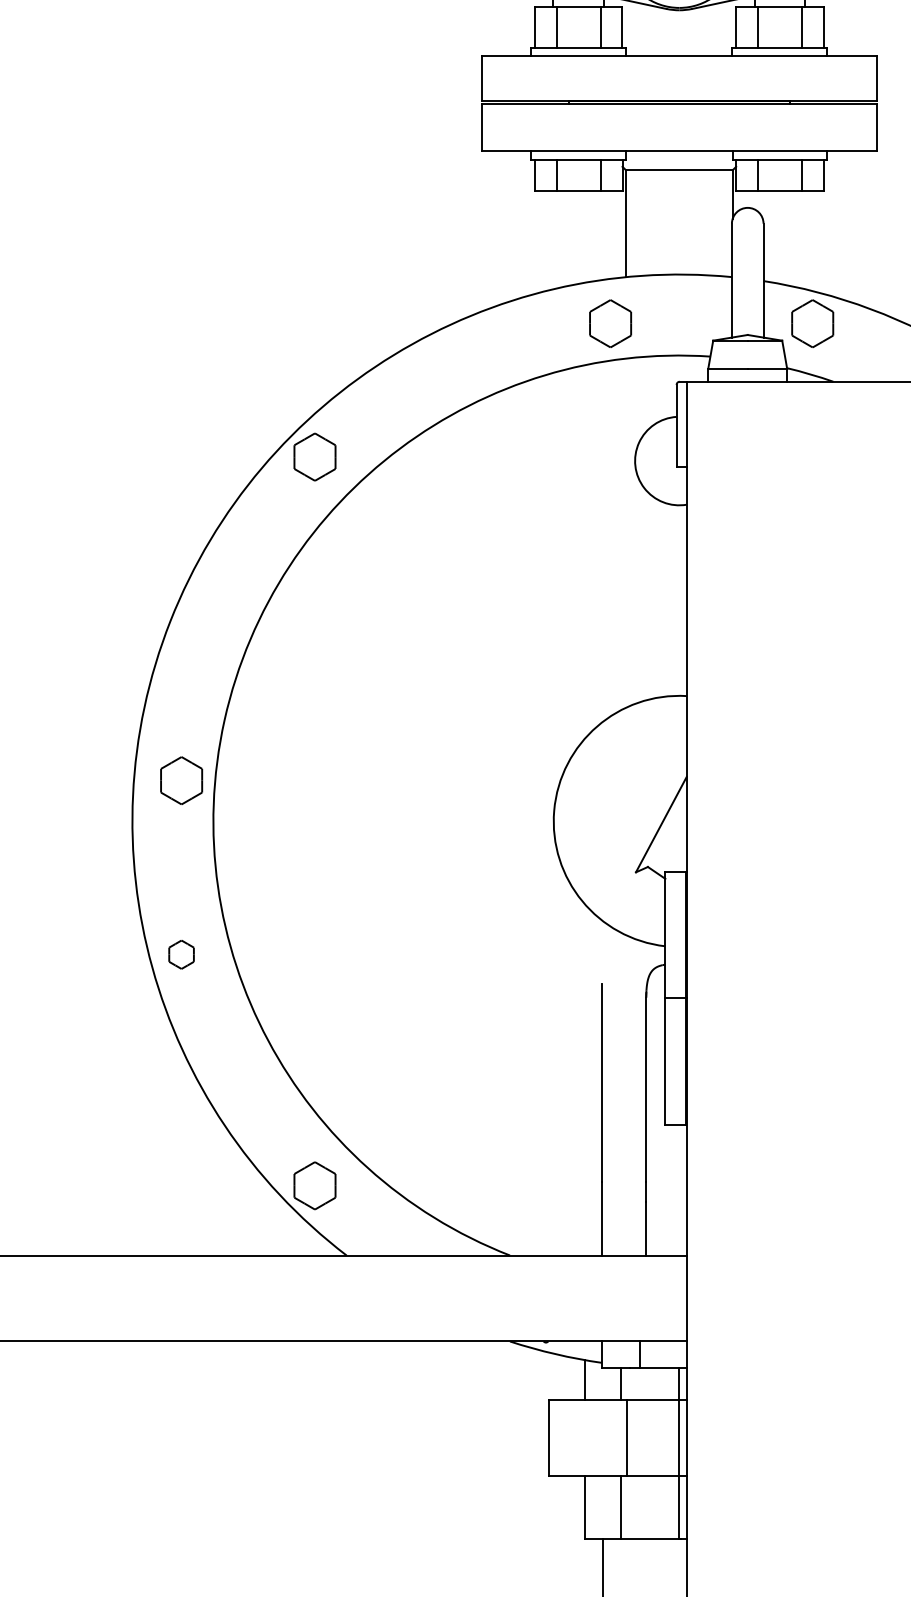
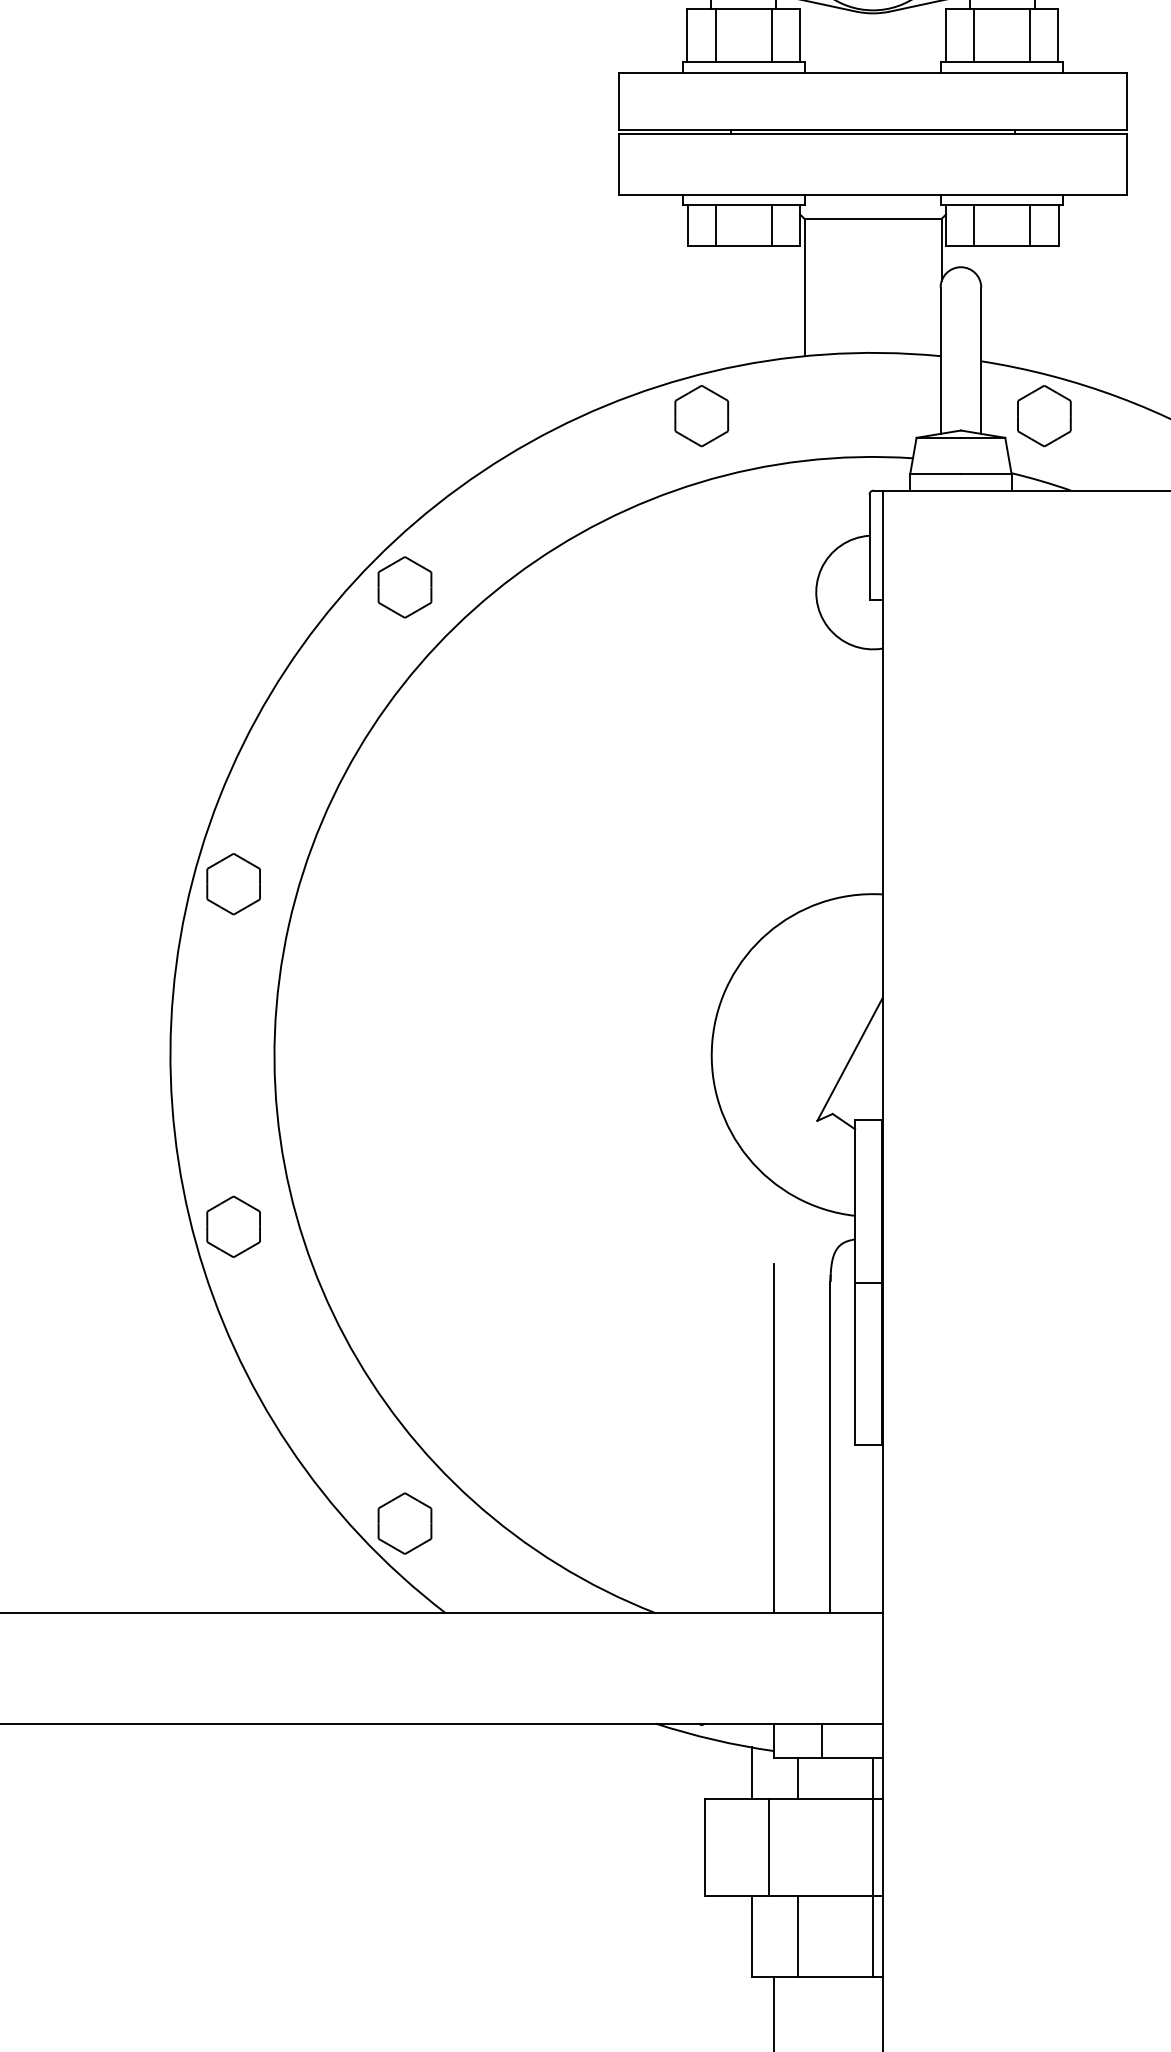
part: (610, 324) -> (701, 416), moved
part: (181, 780) -> (233, 884), moved
part: (181, 954) -> (233, 1226), size x1.67
line: (626, 1437) -> (769, 1847), moved

